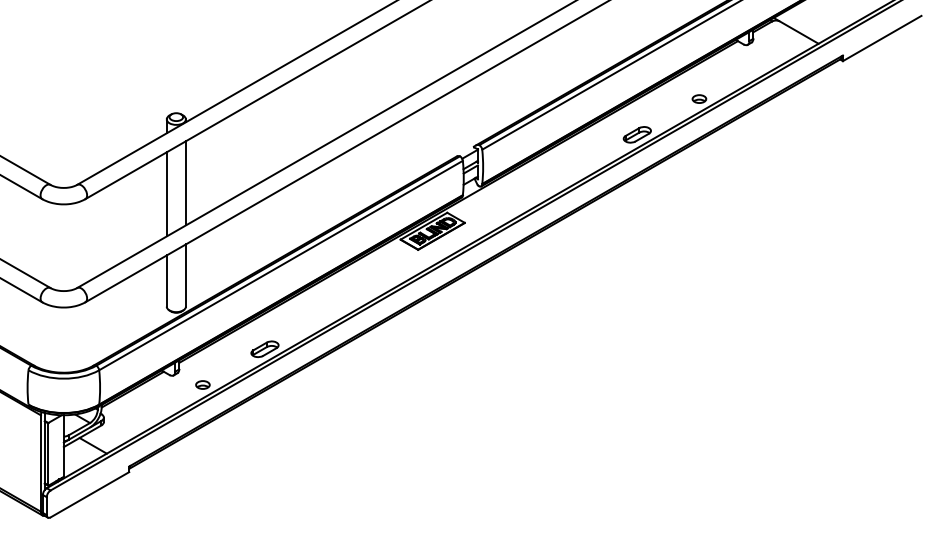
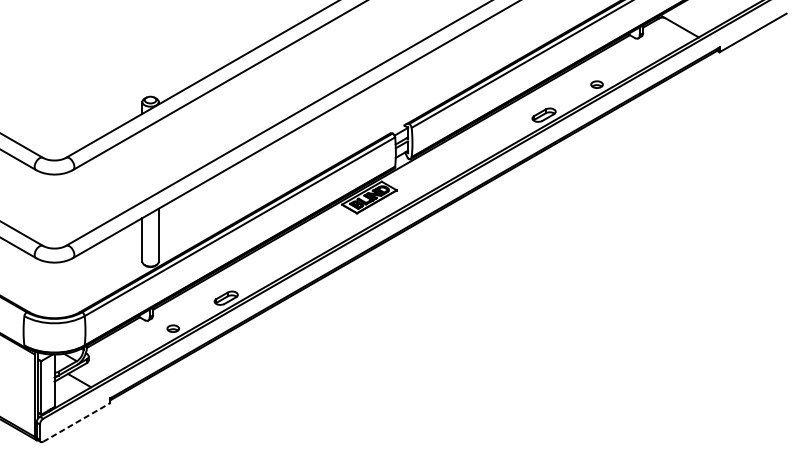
line: (185, 183) -> (158, 156), removed
line: (166, 194) -> (142, 166), removed
line: (90, 494) -> (77, 422), solid -> dashed

